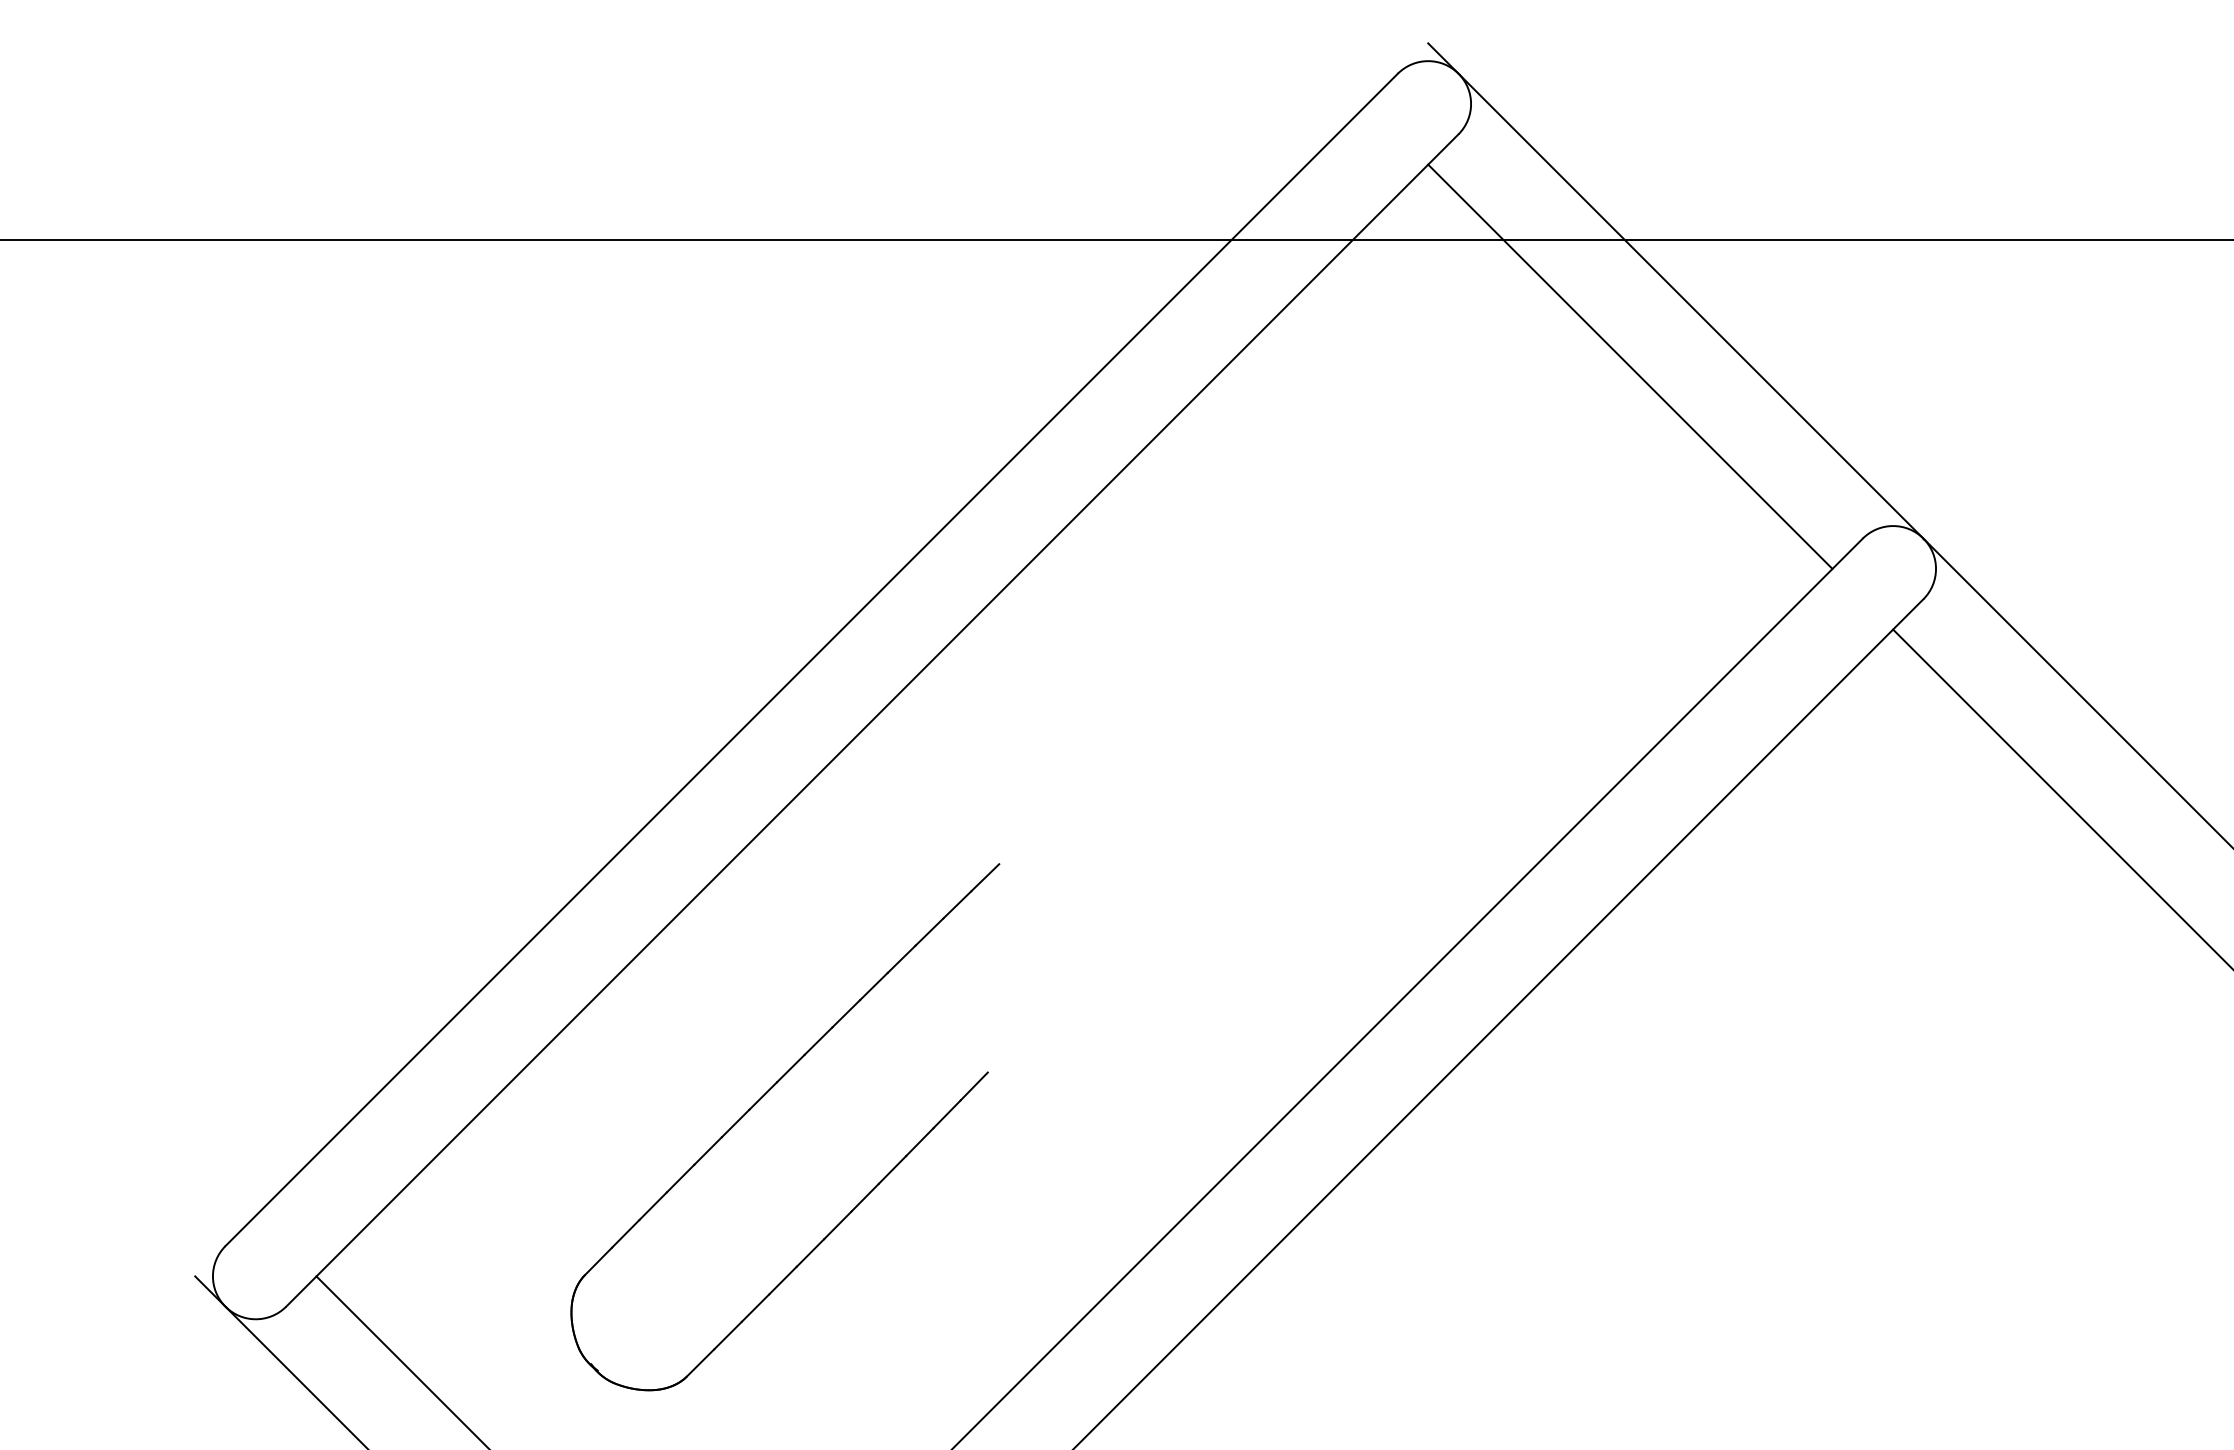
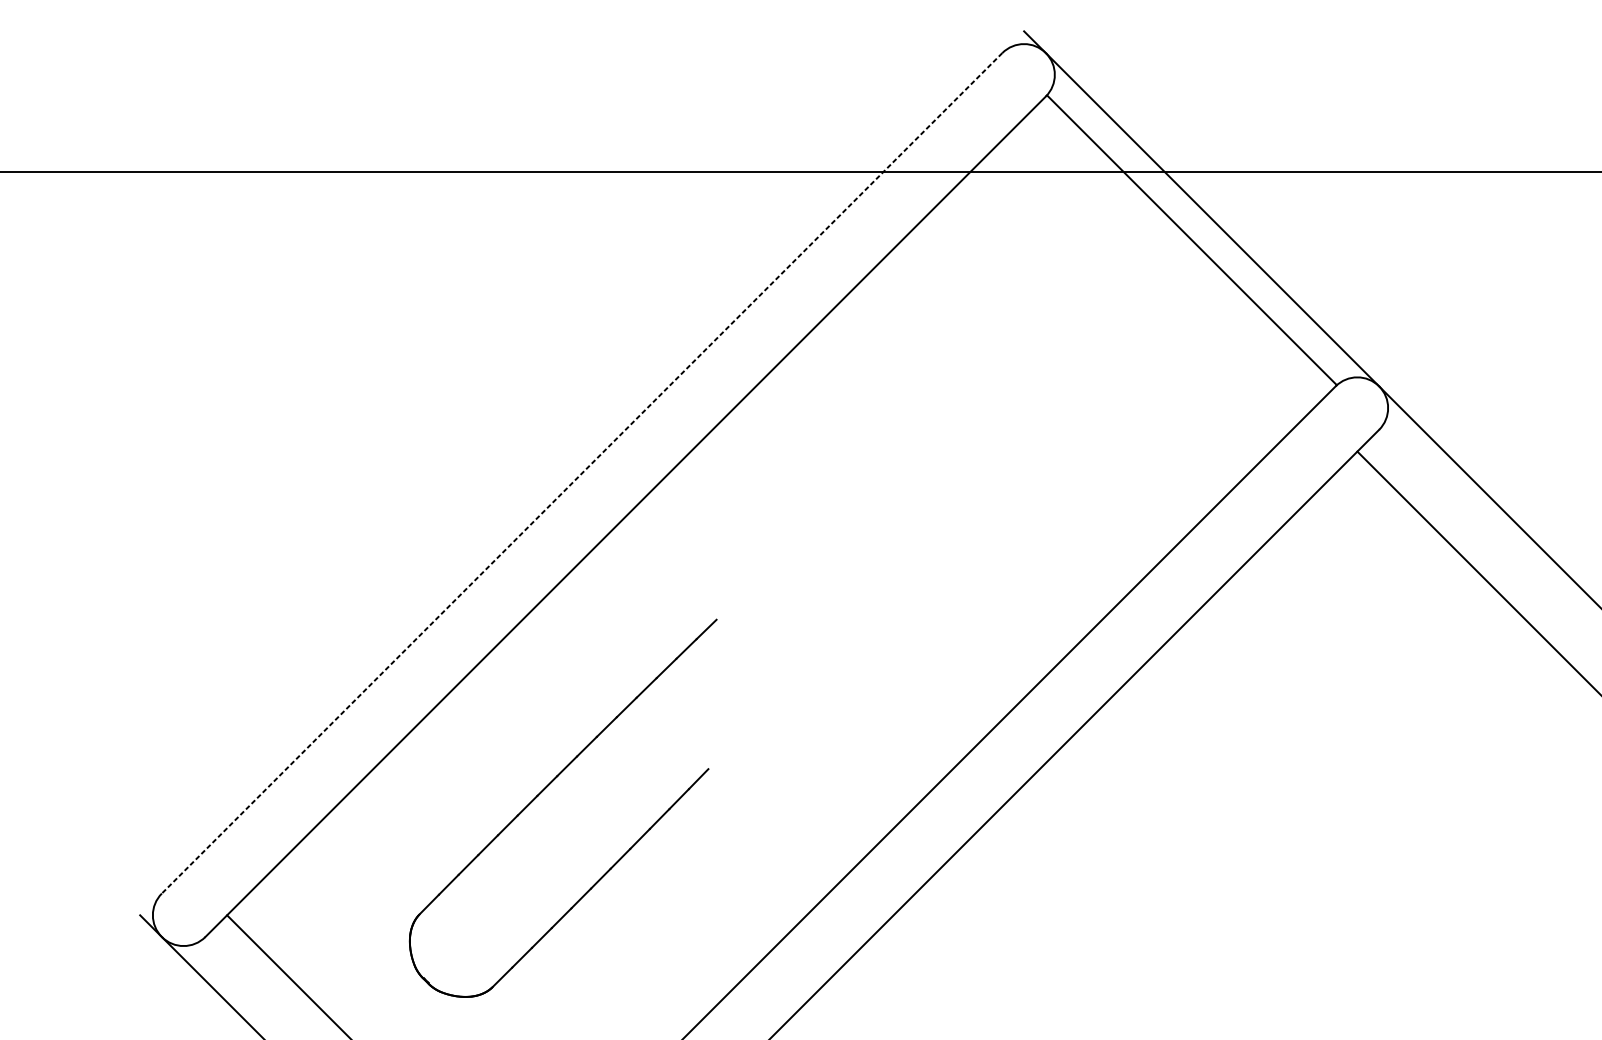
line: (1630, 366) -> (1192, 240), moved
line: (811, 659) -> (581, 473), solid -> dashed

